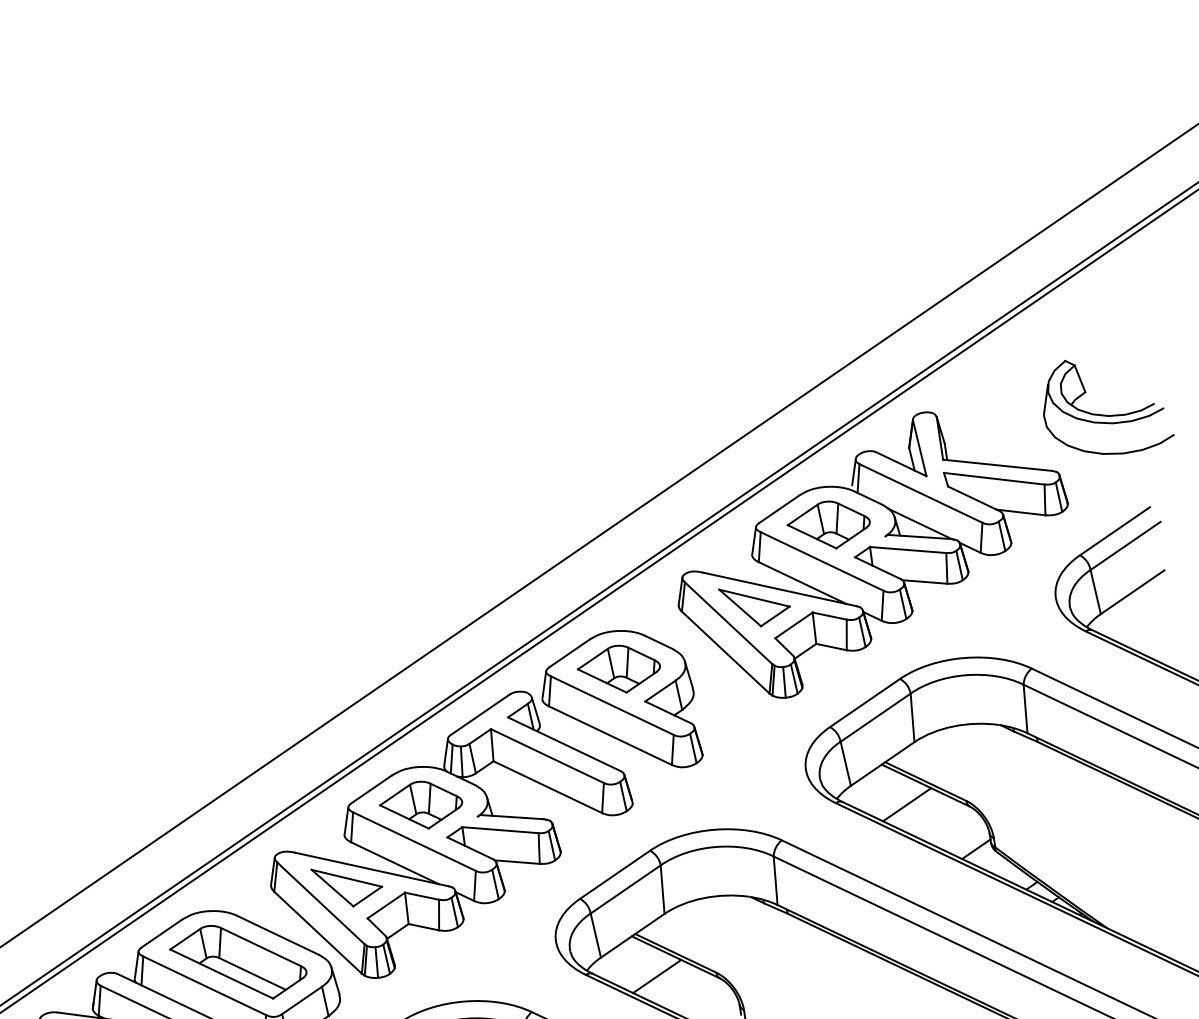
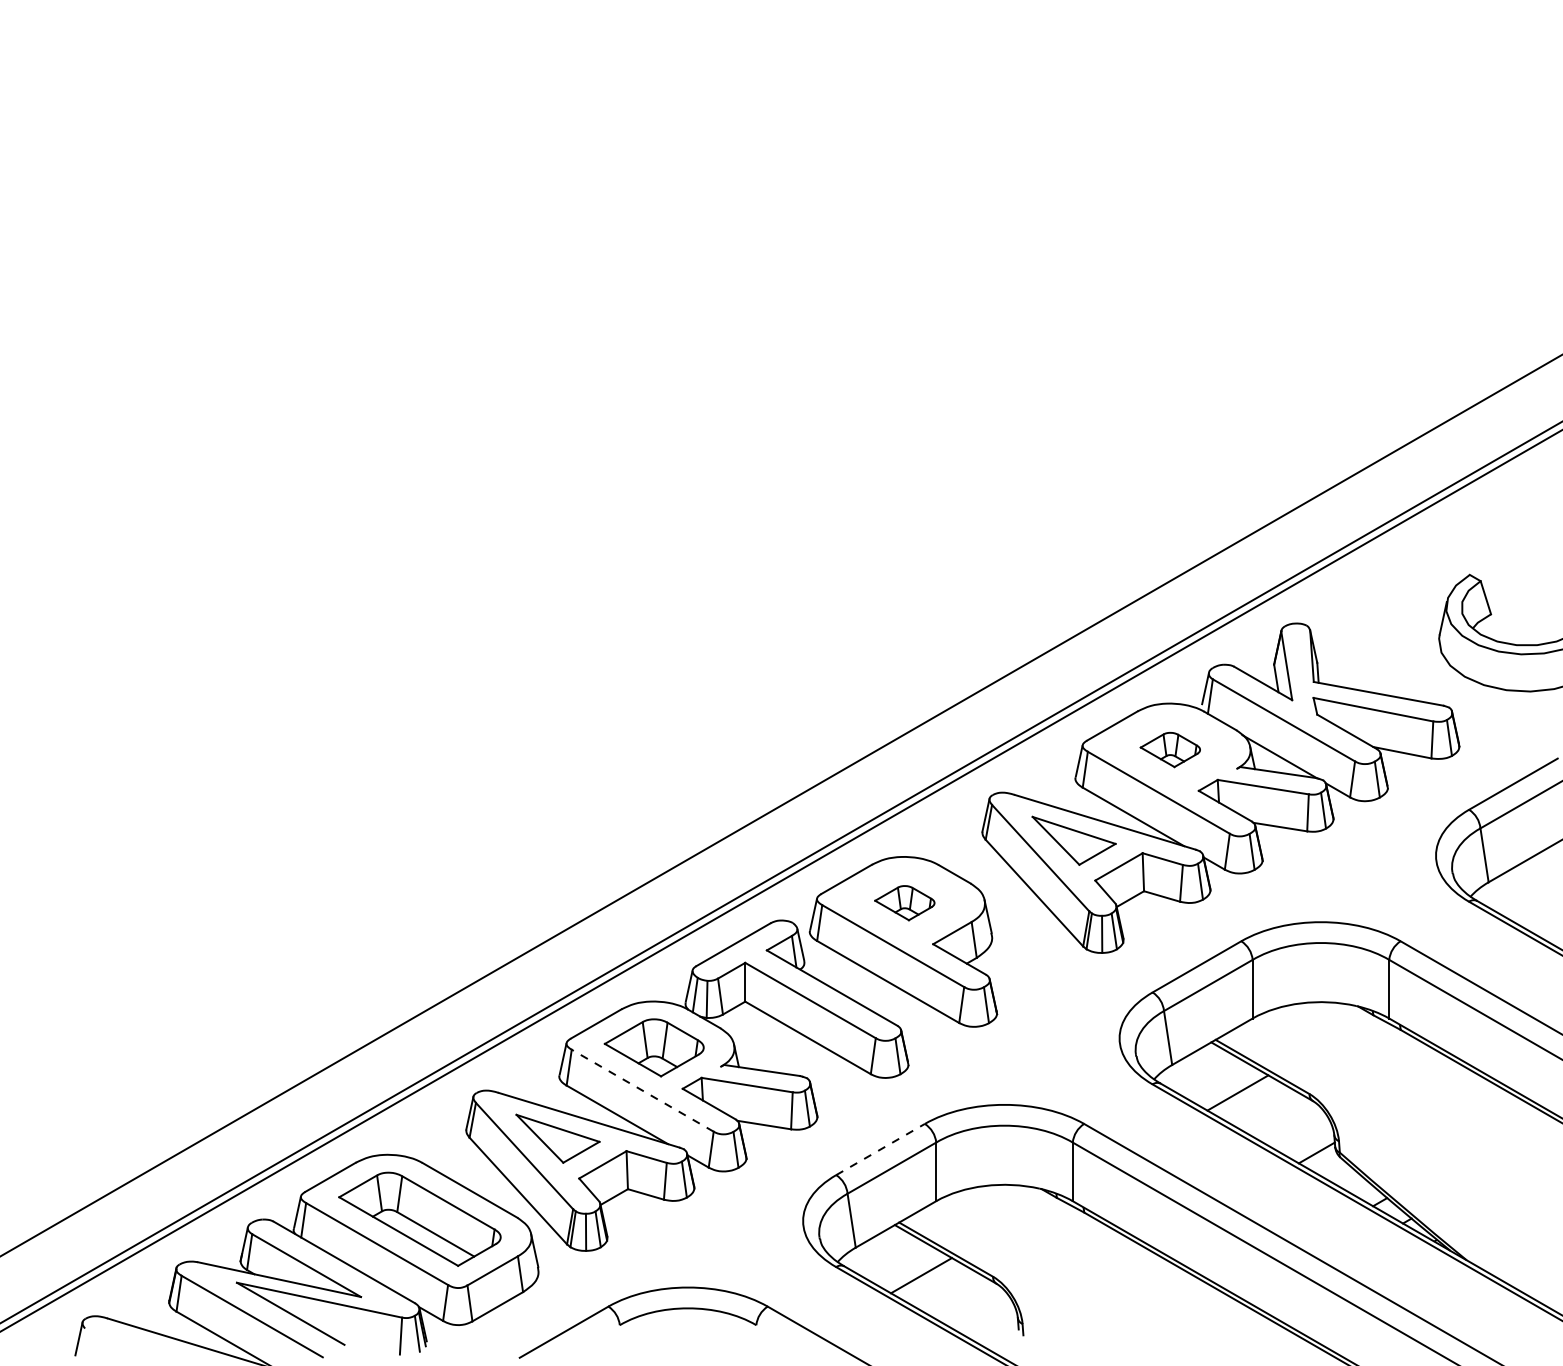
part: (828, 524) -> (1170, 749), size x0.6
part: (618, 668) -> (904, 902), size x0.6
line: (414, 841) -> (642, 1090), solid -> dashed
line: (615, 874) -> (880, 1149), solid -> dashed

